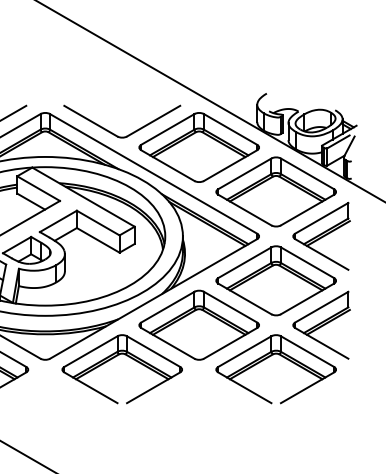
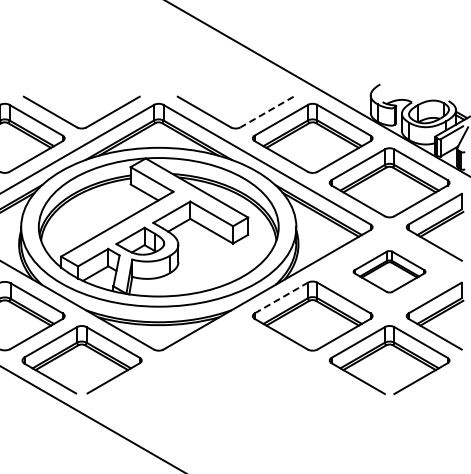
line: (154, 121) -> (267, 112), solid -> dashed
part: (276, 280) -> (389, 271), size x0.6
line: (168, 307) -> (281, 298), solid -> dashed
part: (116, 357) -> (229, 348), removed

